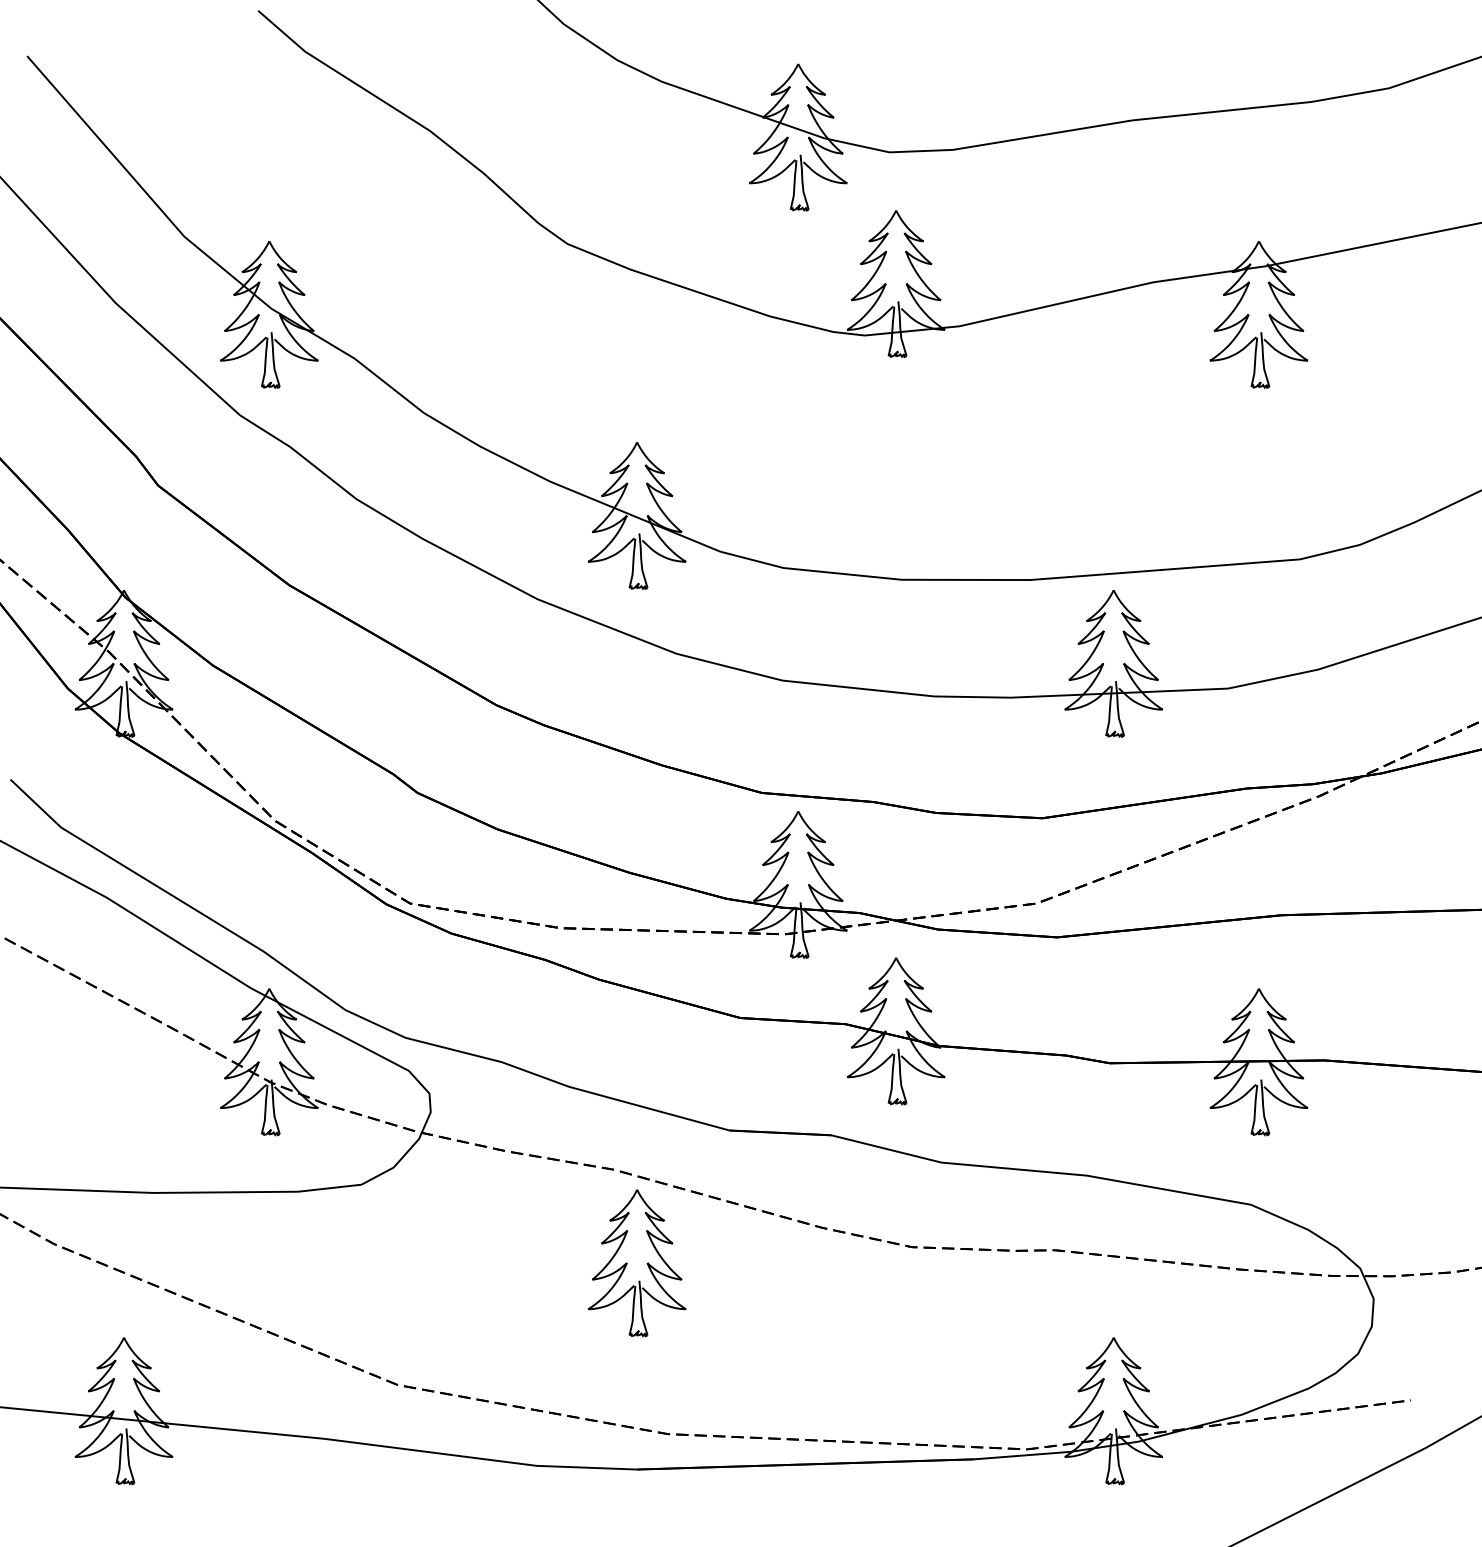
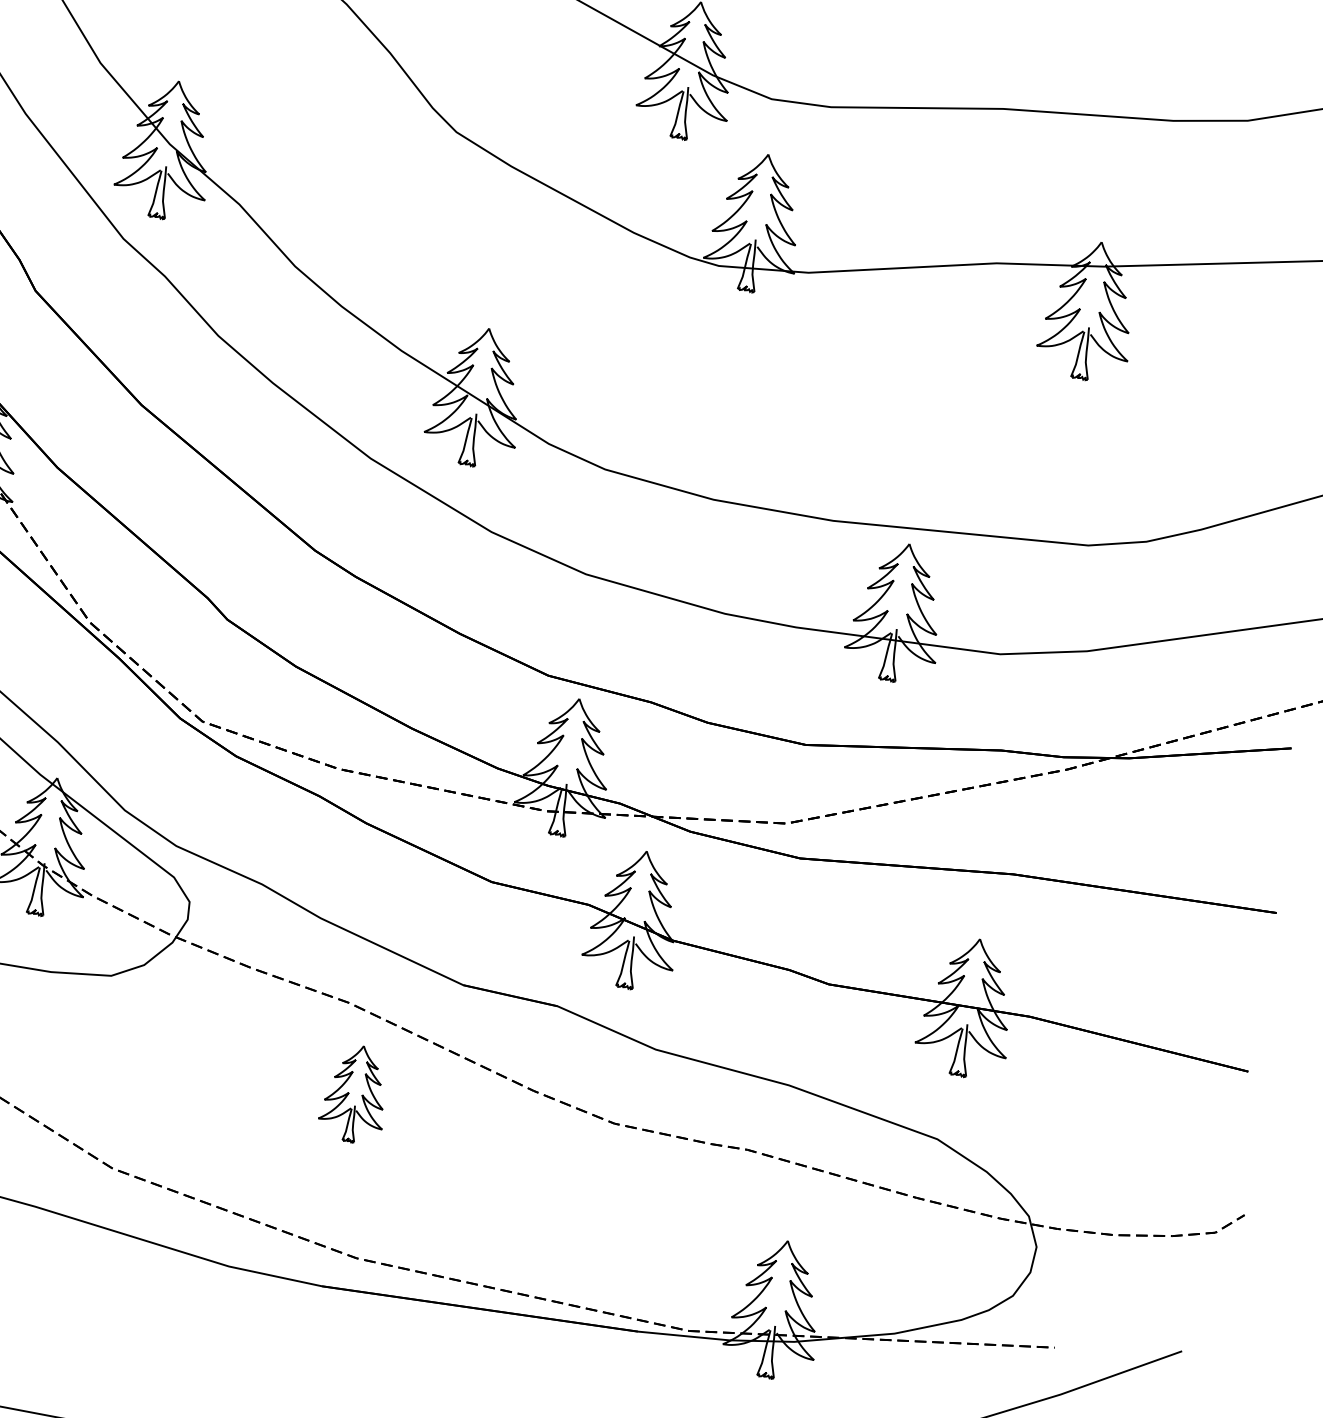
part: (636, 1263) -> (354, 1094), size x0.7

